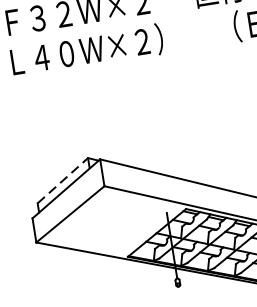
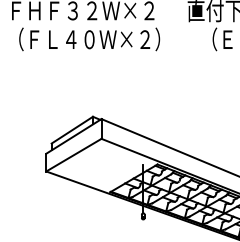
line: (63, 181) -> (72, 130), dashed -> solid

